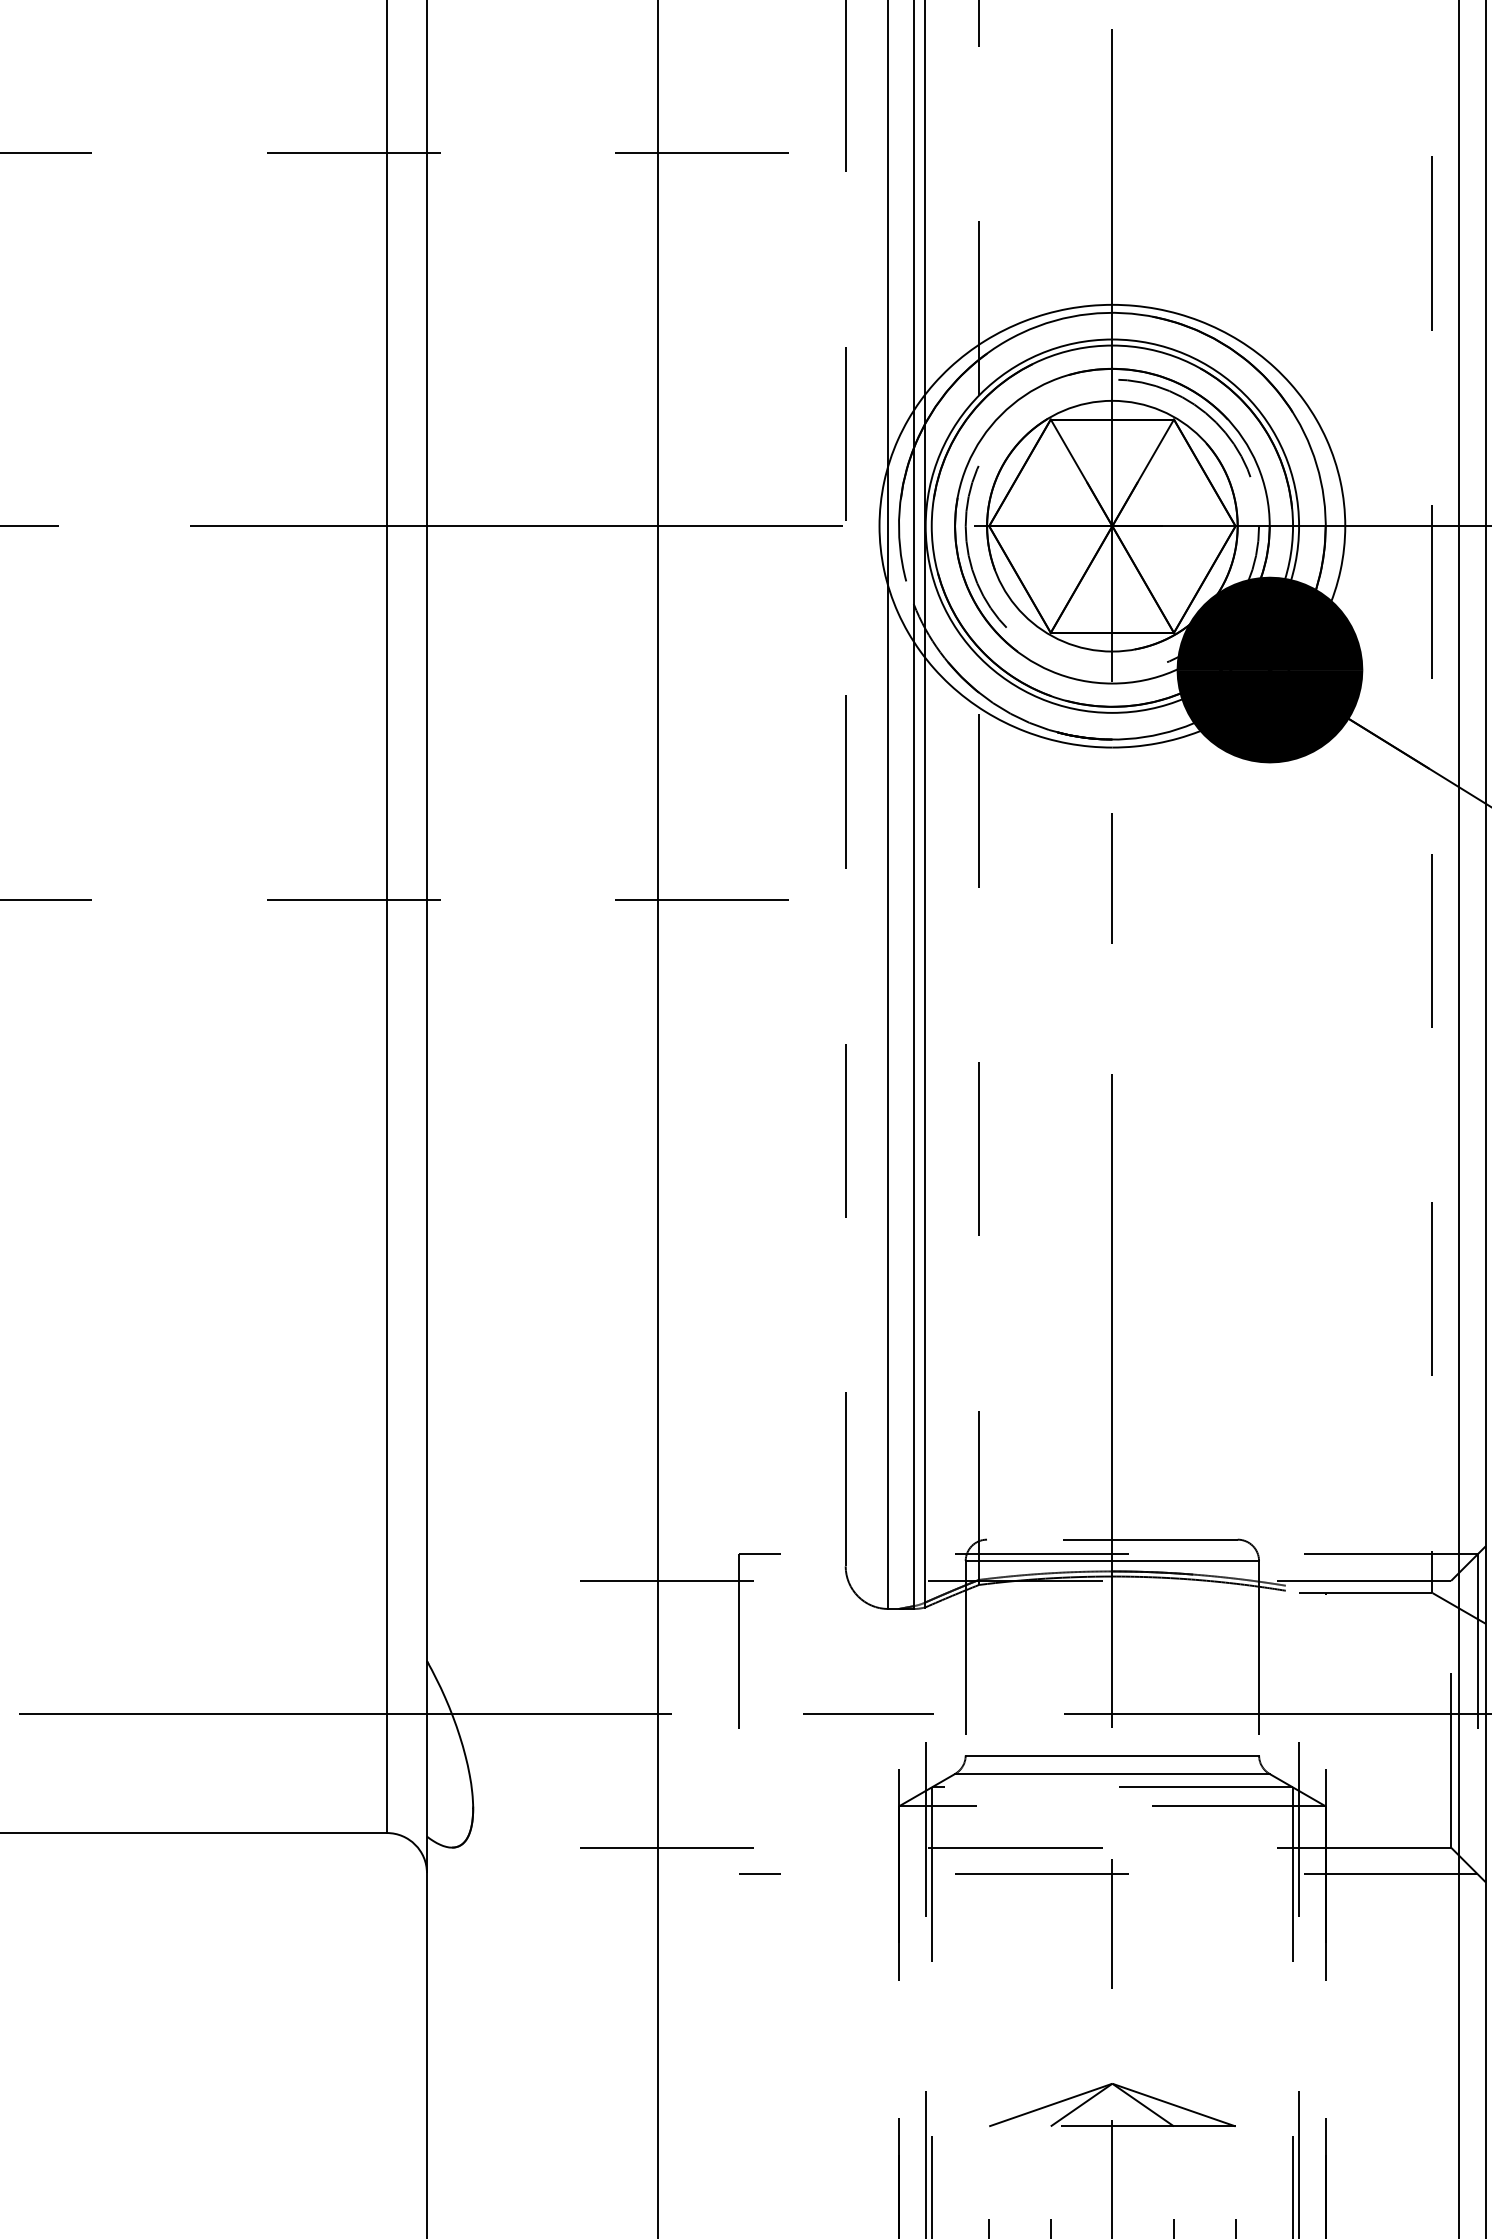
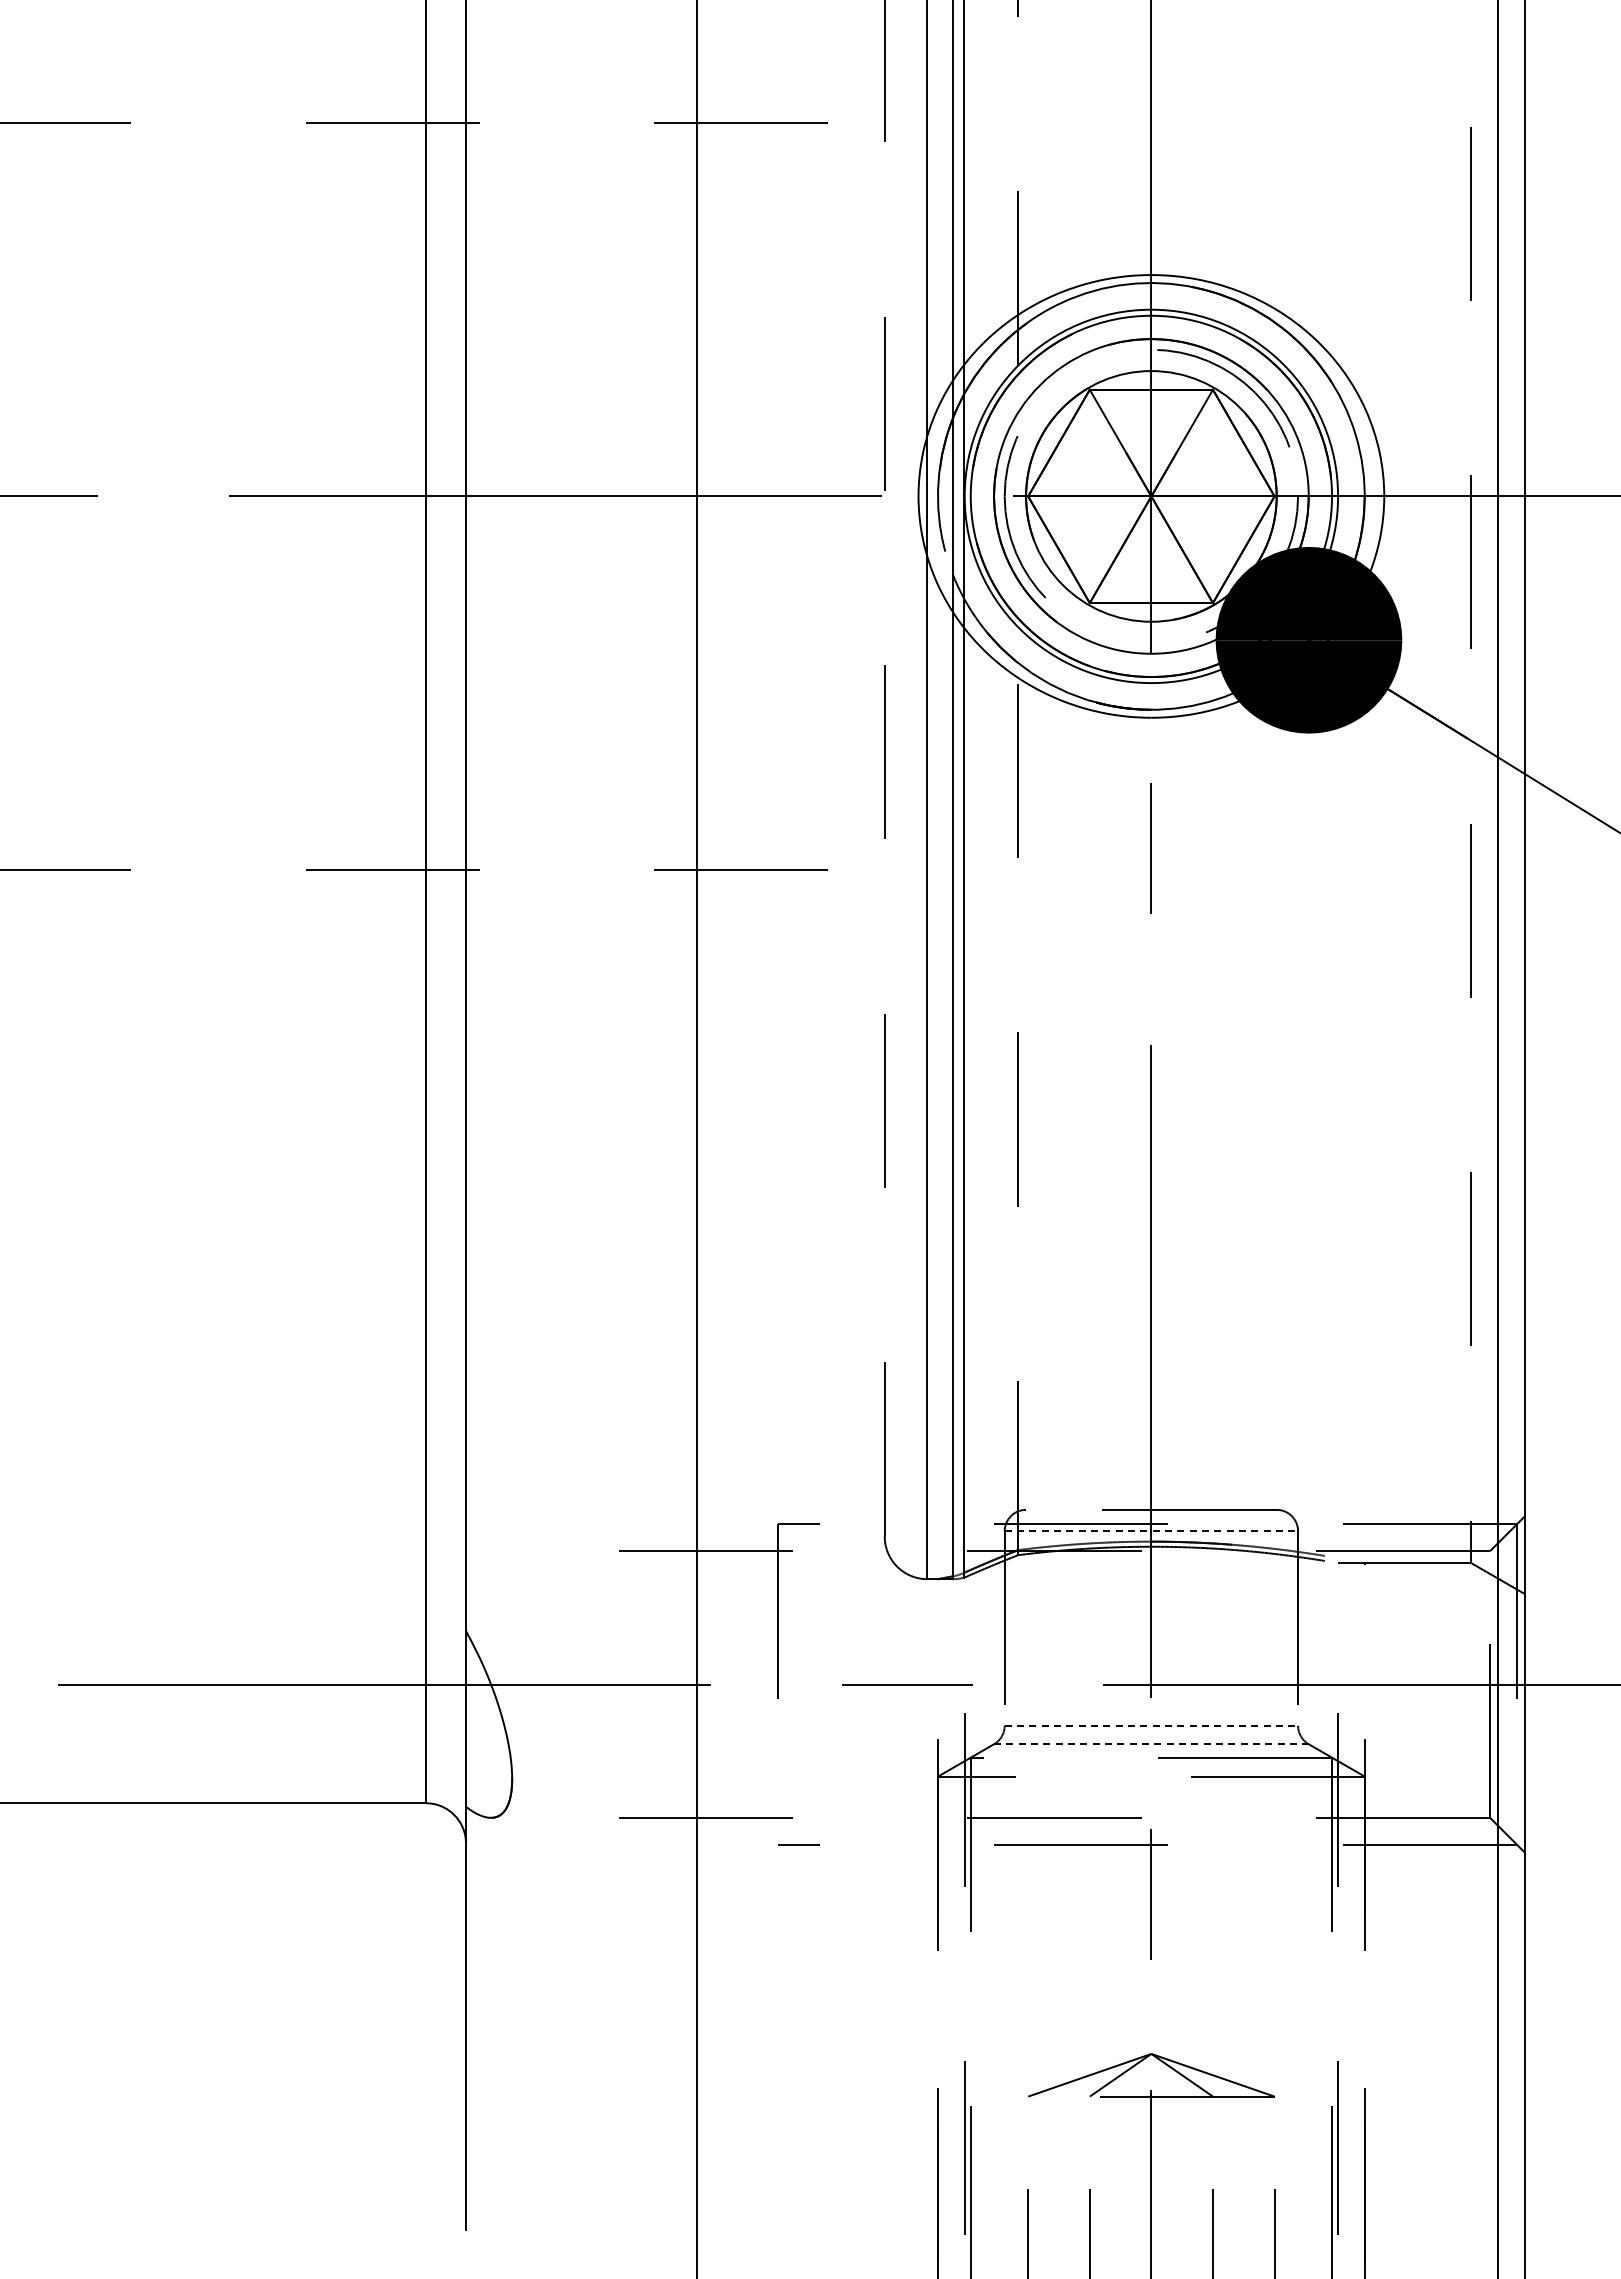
line: (1112, 1561) -> (1151, 1531), solid -> dashed
line: (1112, 1755) -> (1151, 1725), solid -> dashed
line: (1112, 1774) -> (1151, 1744), solid -> dashed

